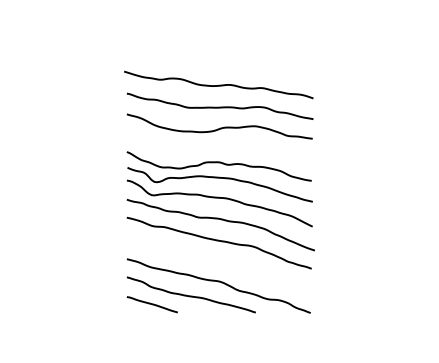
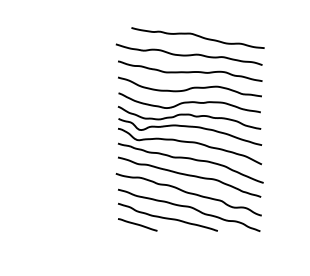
curve: (231, 62) -> (199, 37), added
curve: (219, 147) -> (189, 103), added
curve: (218, 264) -> (188, 193), added

